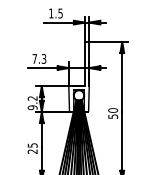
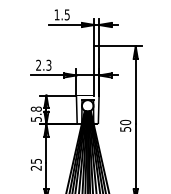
text: (34, 58) -> (38, 64), 7.3 -> 2.3
text: (32, 103) -> (36, 114), 9.2 -> 5.8

